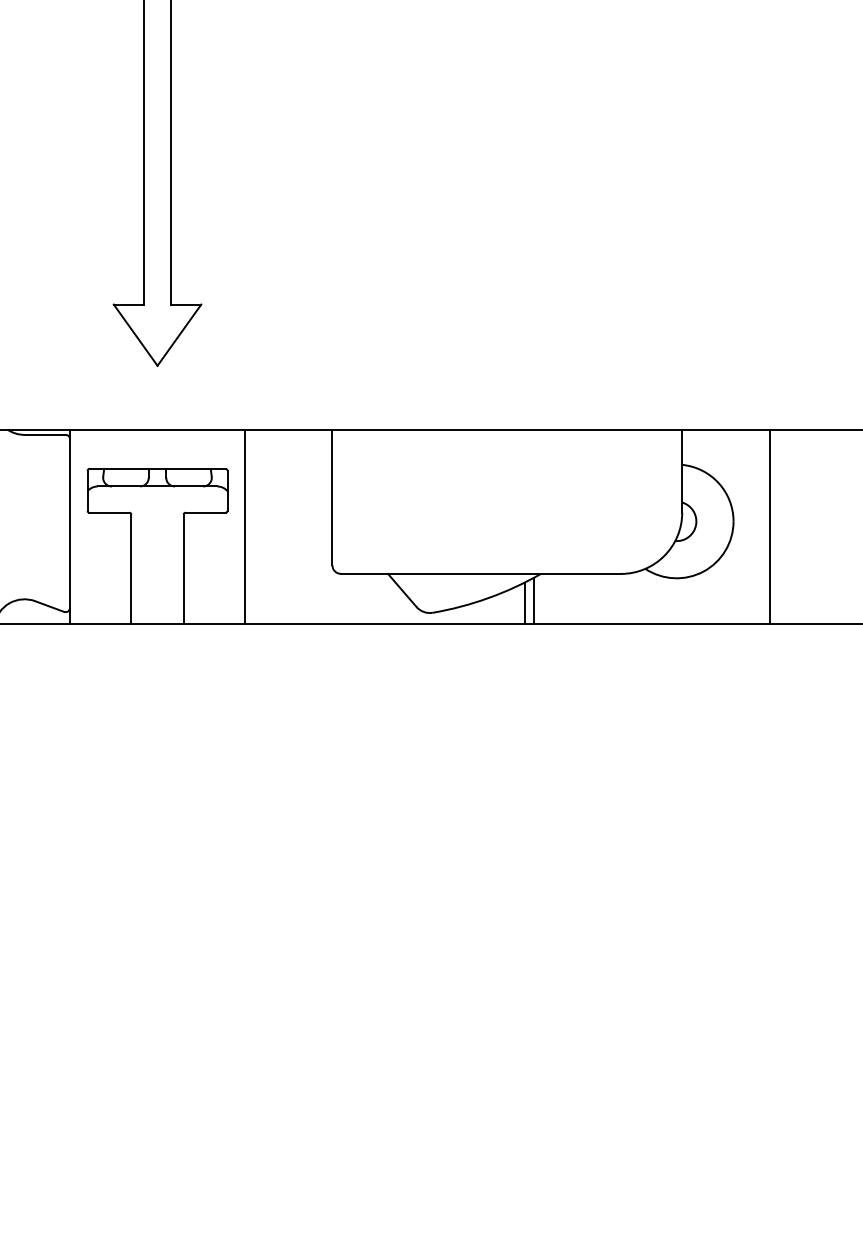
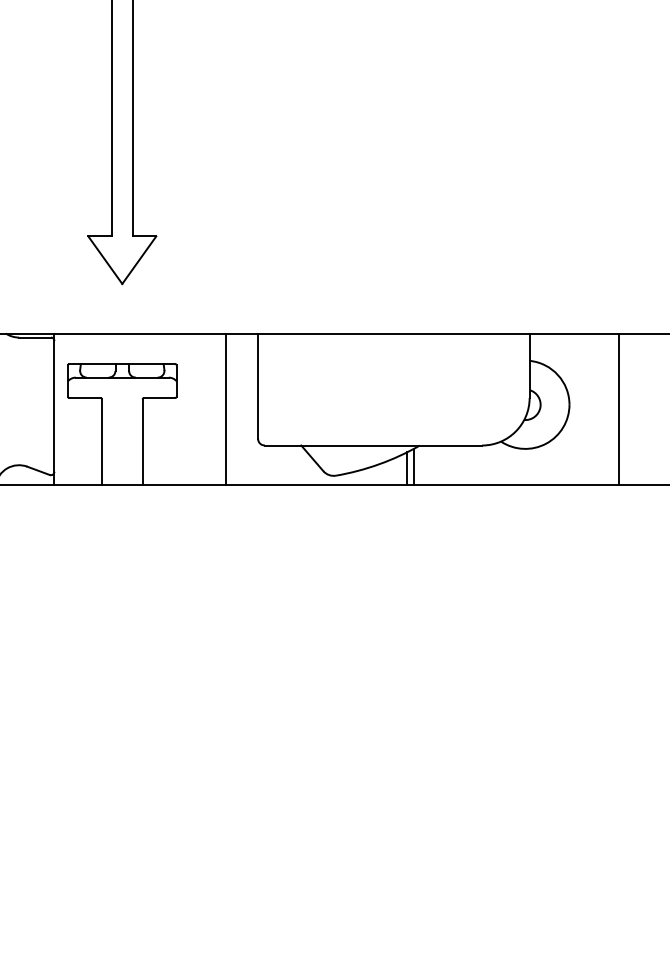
line: (245, 526) -> (226, 408), moved
line: (769, 526) -> (618, 408), moved

